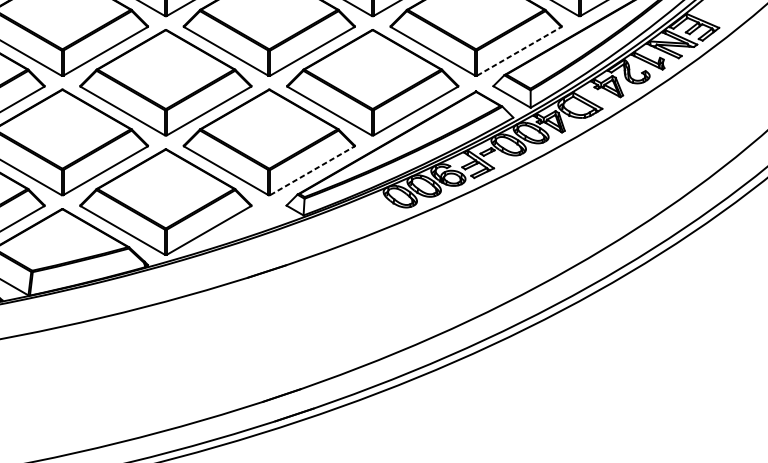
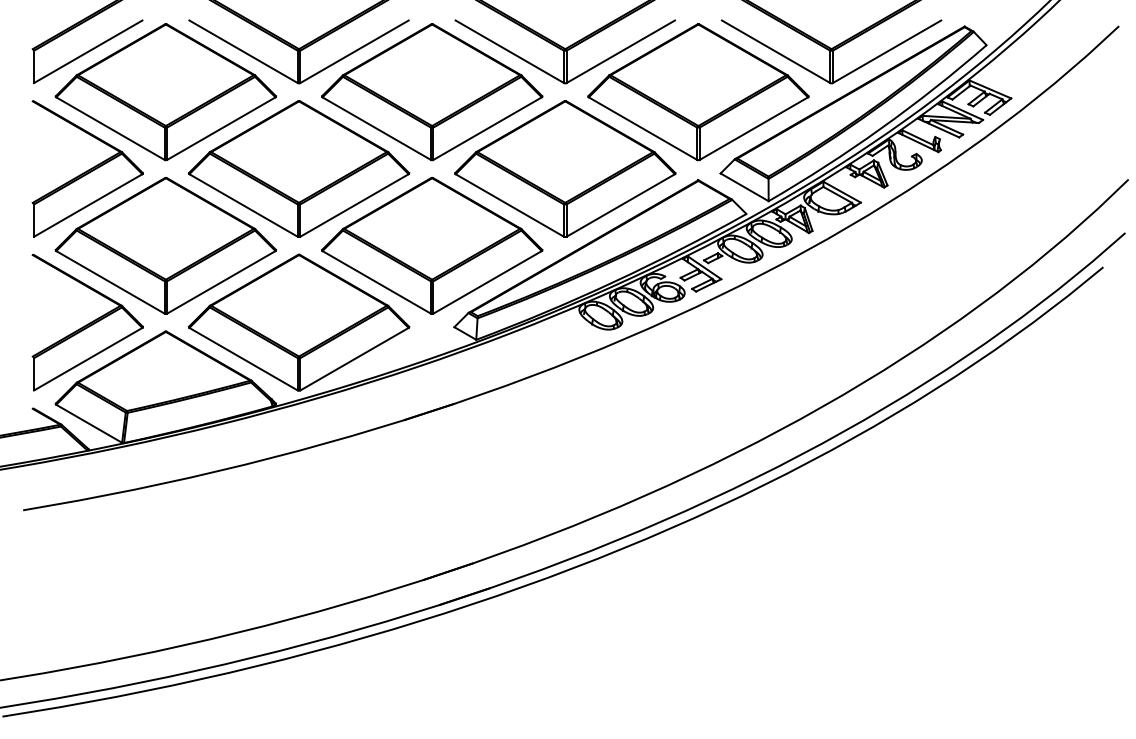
line: (518, 51) -> (753, 128), dashed -> solid
line: (312, 170) -> (487, 282), dashed -> solid

